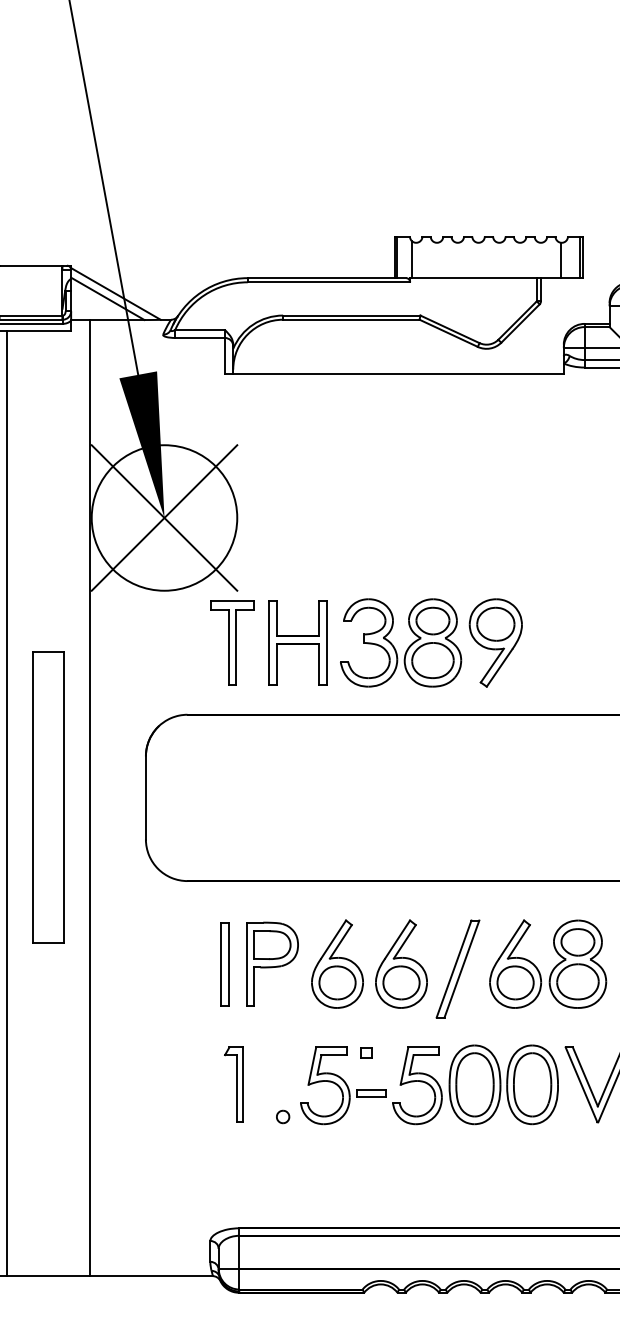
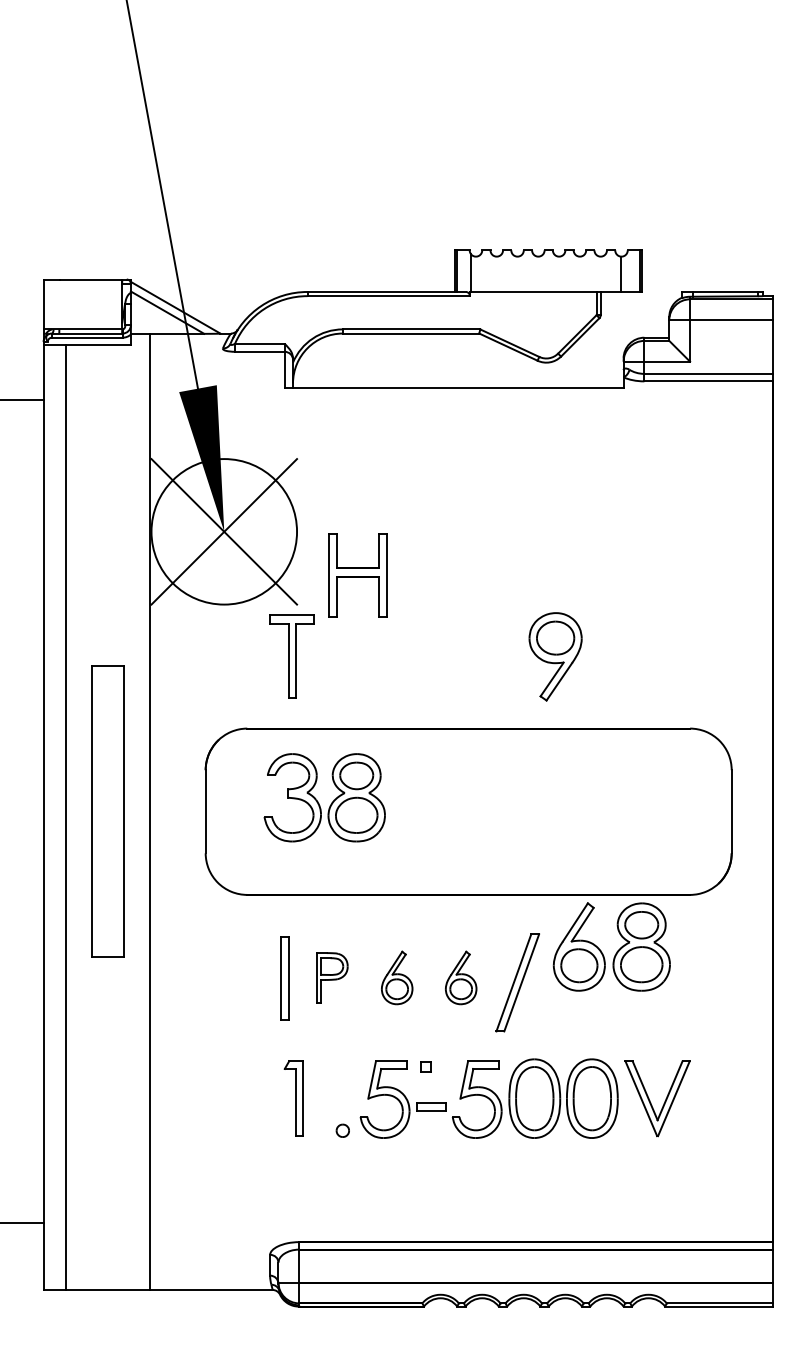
part: (297, 642) -> (357, 575), moved
part: (394, 646) -> (318, 801), moved
part: (272, 963) -> (332, 977), size x0.6
part: (336, 963) -> (396, 977), size x0.6
part: (400, 963) -> (460, 977), size x0.6
part: (552, 968) -> (616, 951), moved

